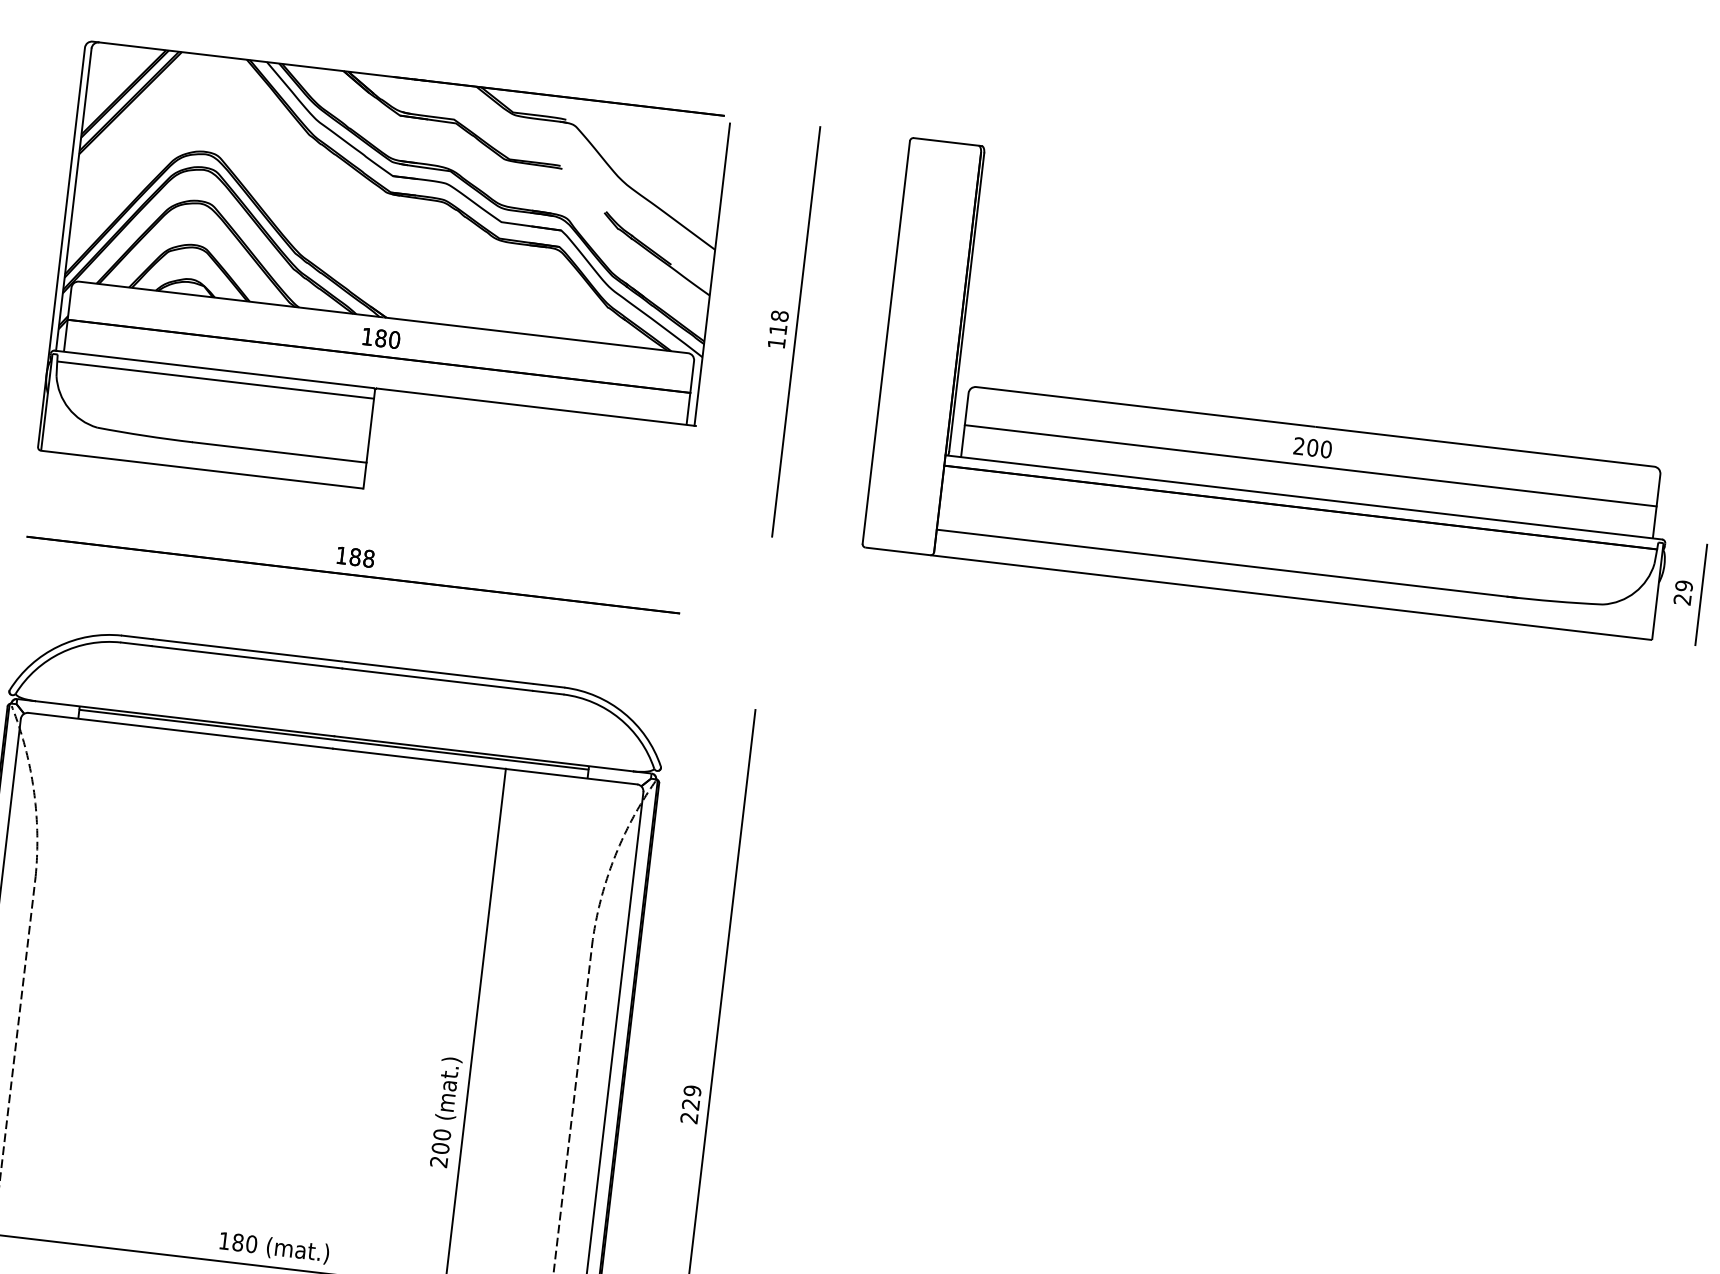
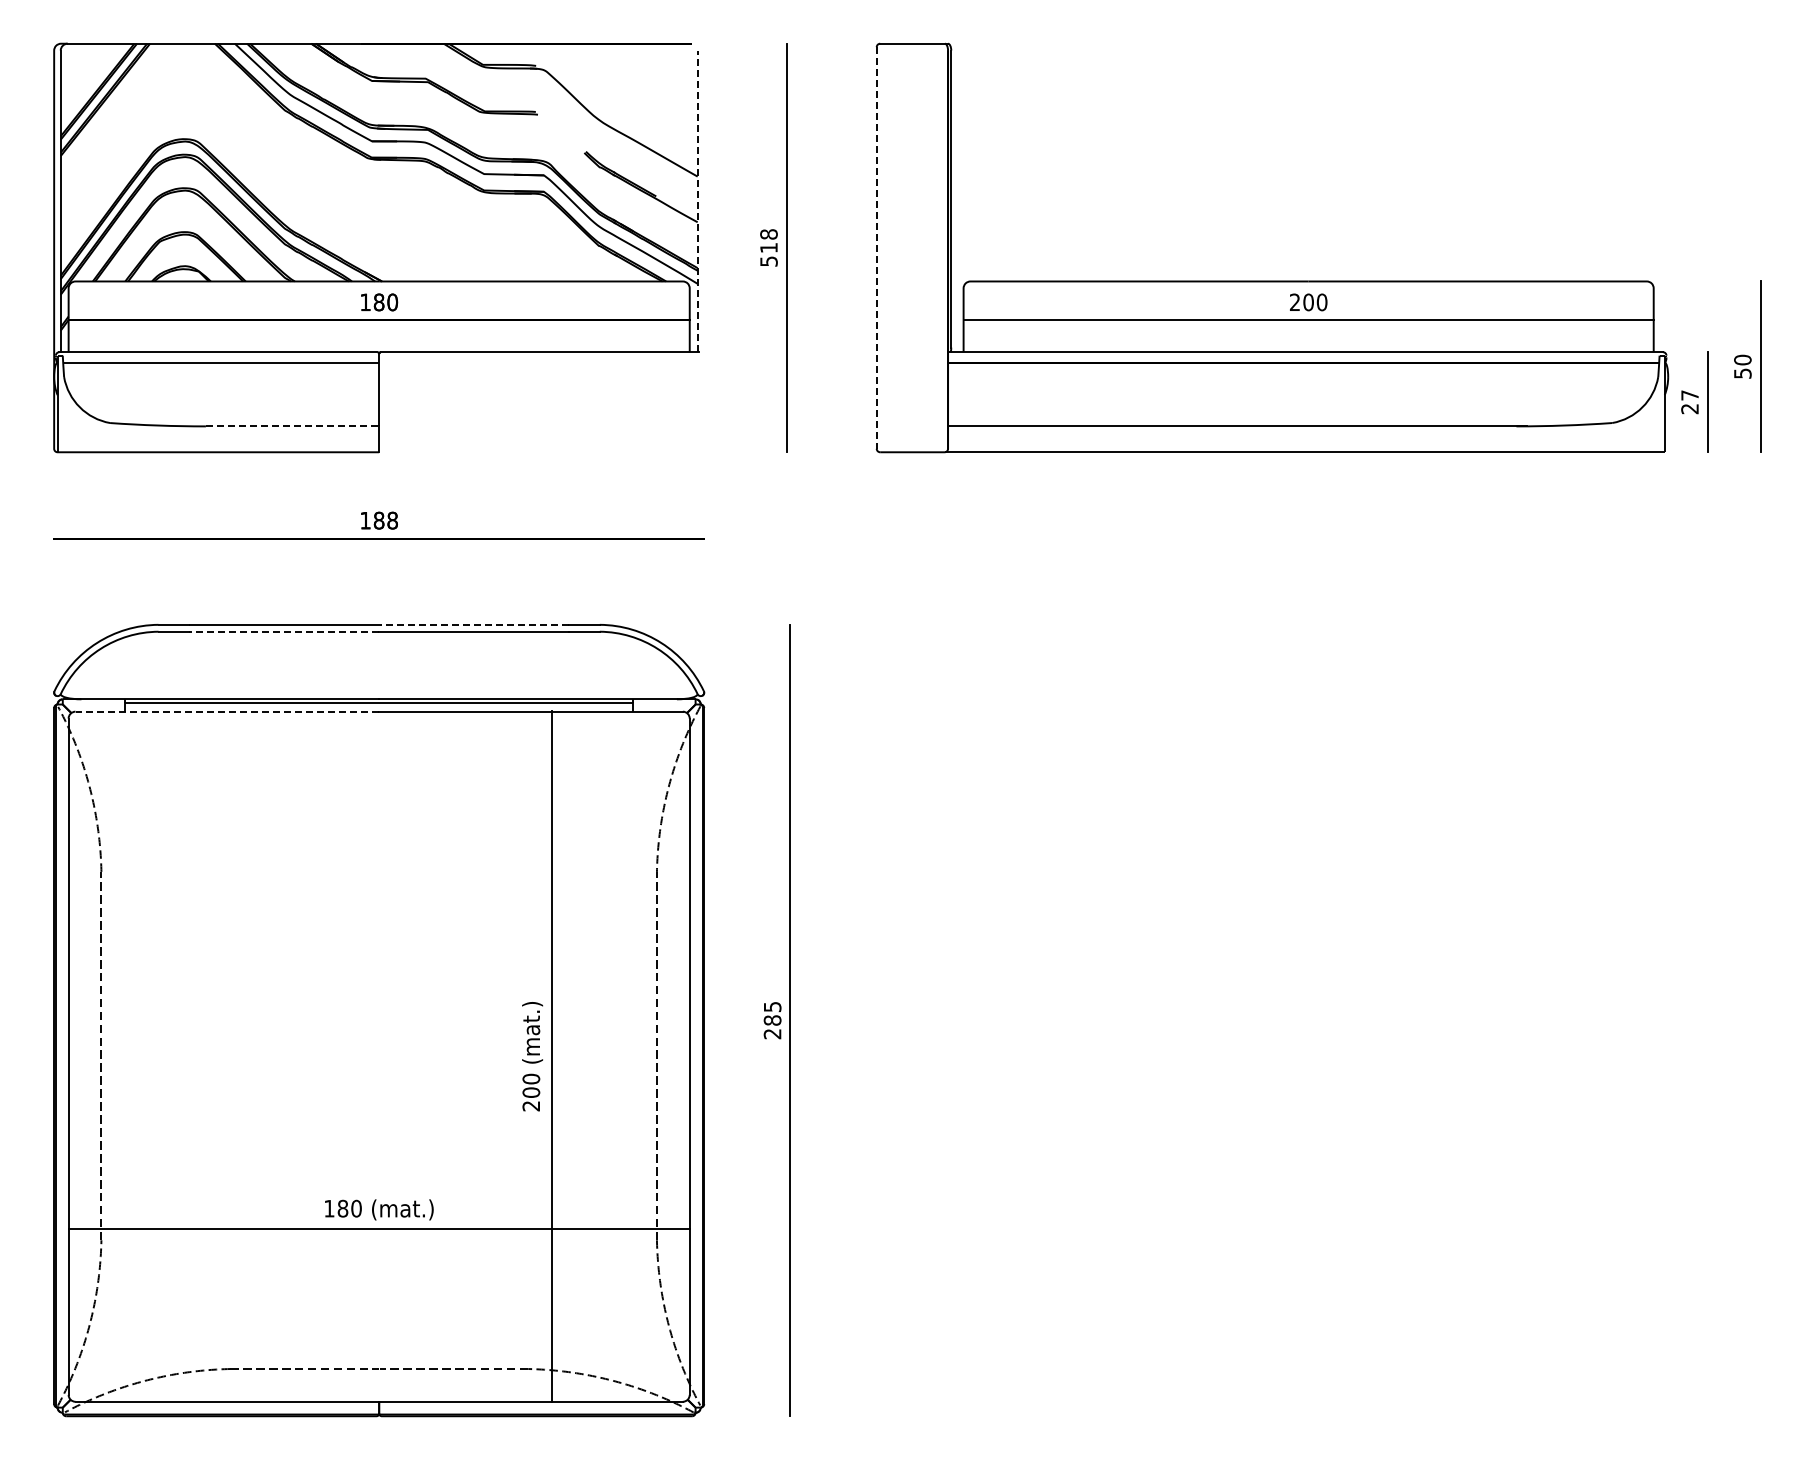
line: (712, 274) -> (697, 201), solid -> dashed
line: (885, 342) -> (876, 248), solid -> dashed
text: (776, 343) -> (768, 261), 118 -> 518
line: (279, 452) -> (292, 426), solid -> dashed
text: (1683, 586) -> (1689, 395), 29 -> 27
line: (246, 657) -> (283, 631), solid -> dashed
line: (437, 672) -> (473, 624), solid -> dashed
line: (180, 730) -> (227, 711), solid -> dashed
text: (691, 1097) -> (772, 1013), 229 -> 285

